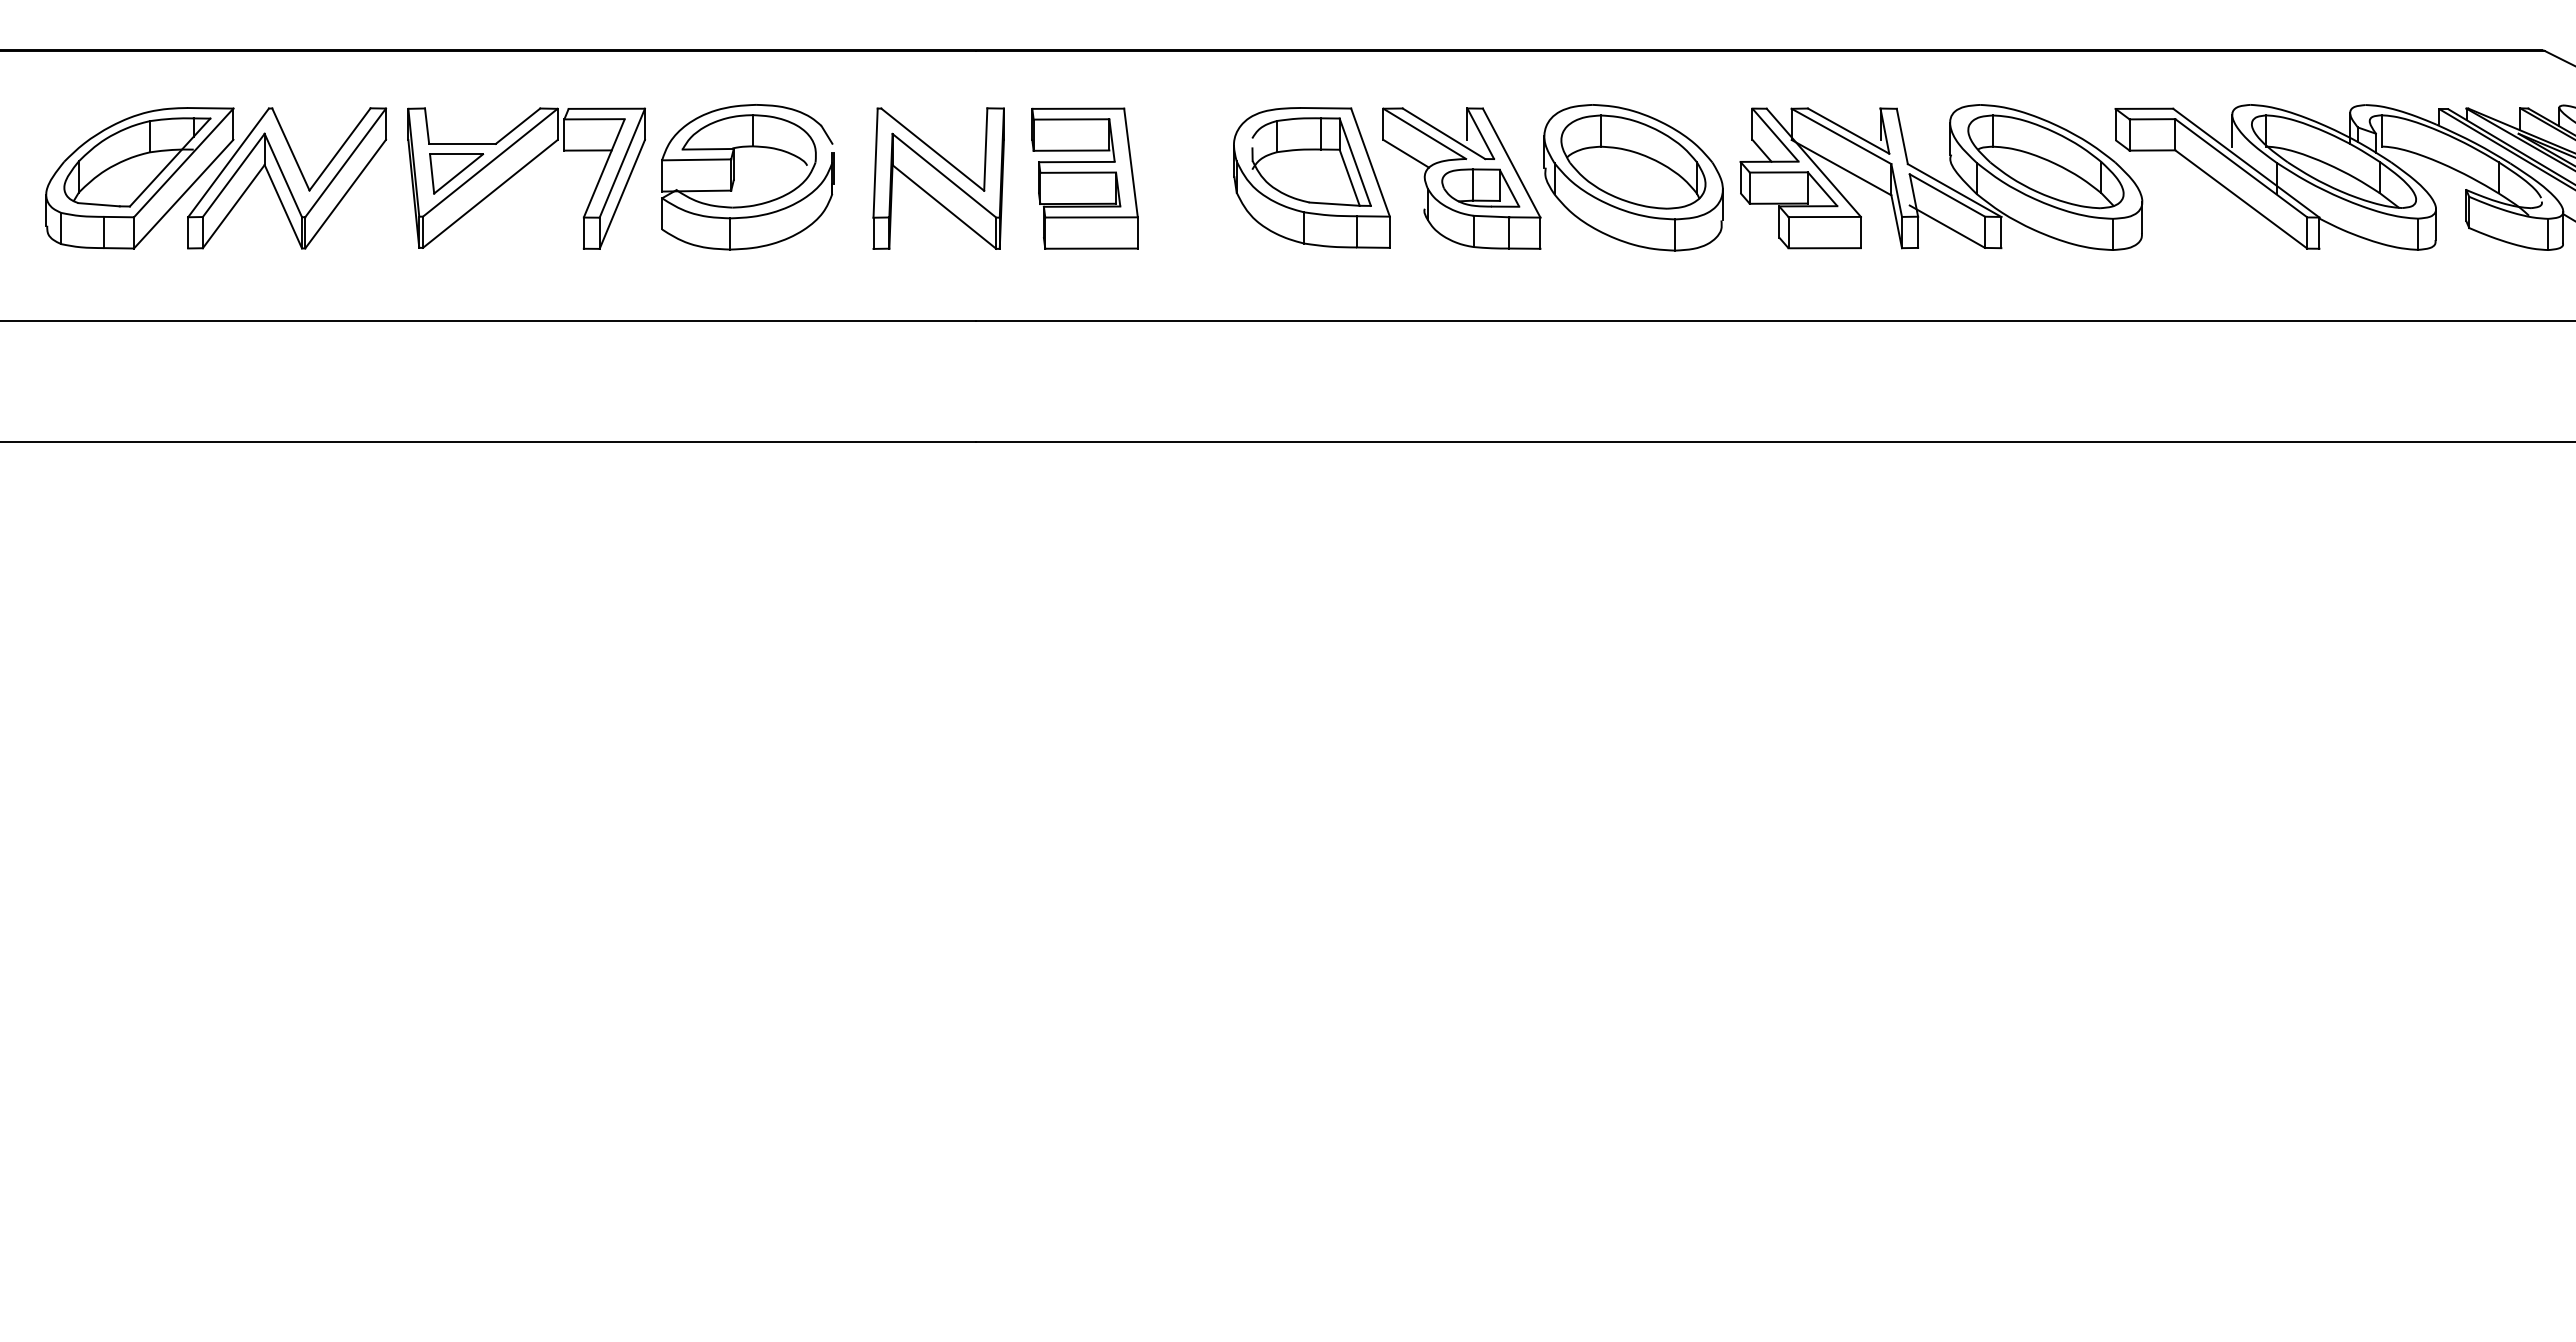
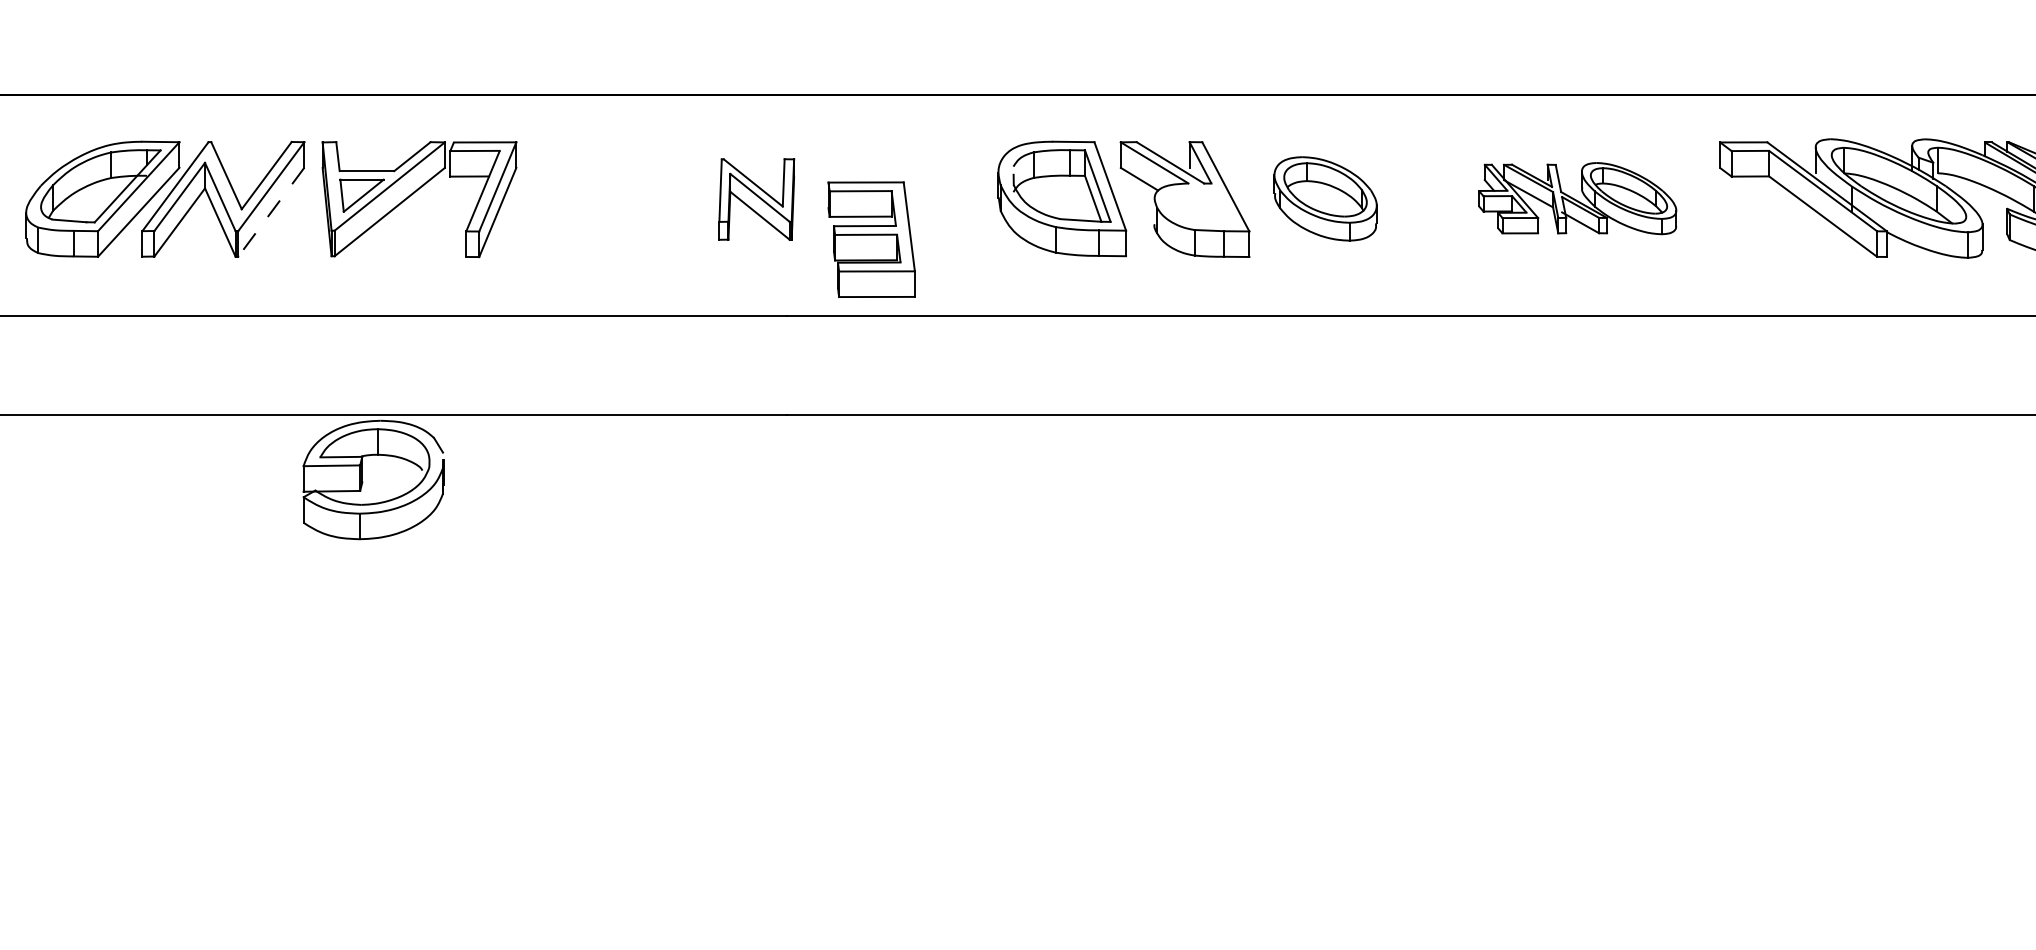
part: (747, 177) -> (373, 480), moved
part: (1633, 177) -> (1325, 198), size x0.7
part: (1941, 177) -> (1577, 198), size x0.6
part: (938, 178) -> (756, 199), size x0.7
part: (1084, 178) -> (871, 239), moved
part: (1480, 187) -> (1200, 206), removed
line: (345, 194) -> (271, 212), solid -> dashed

